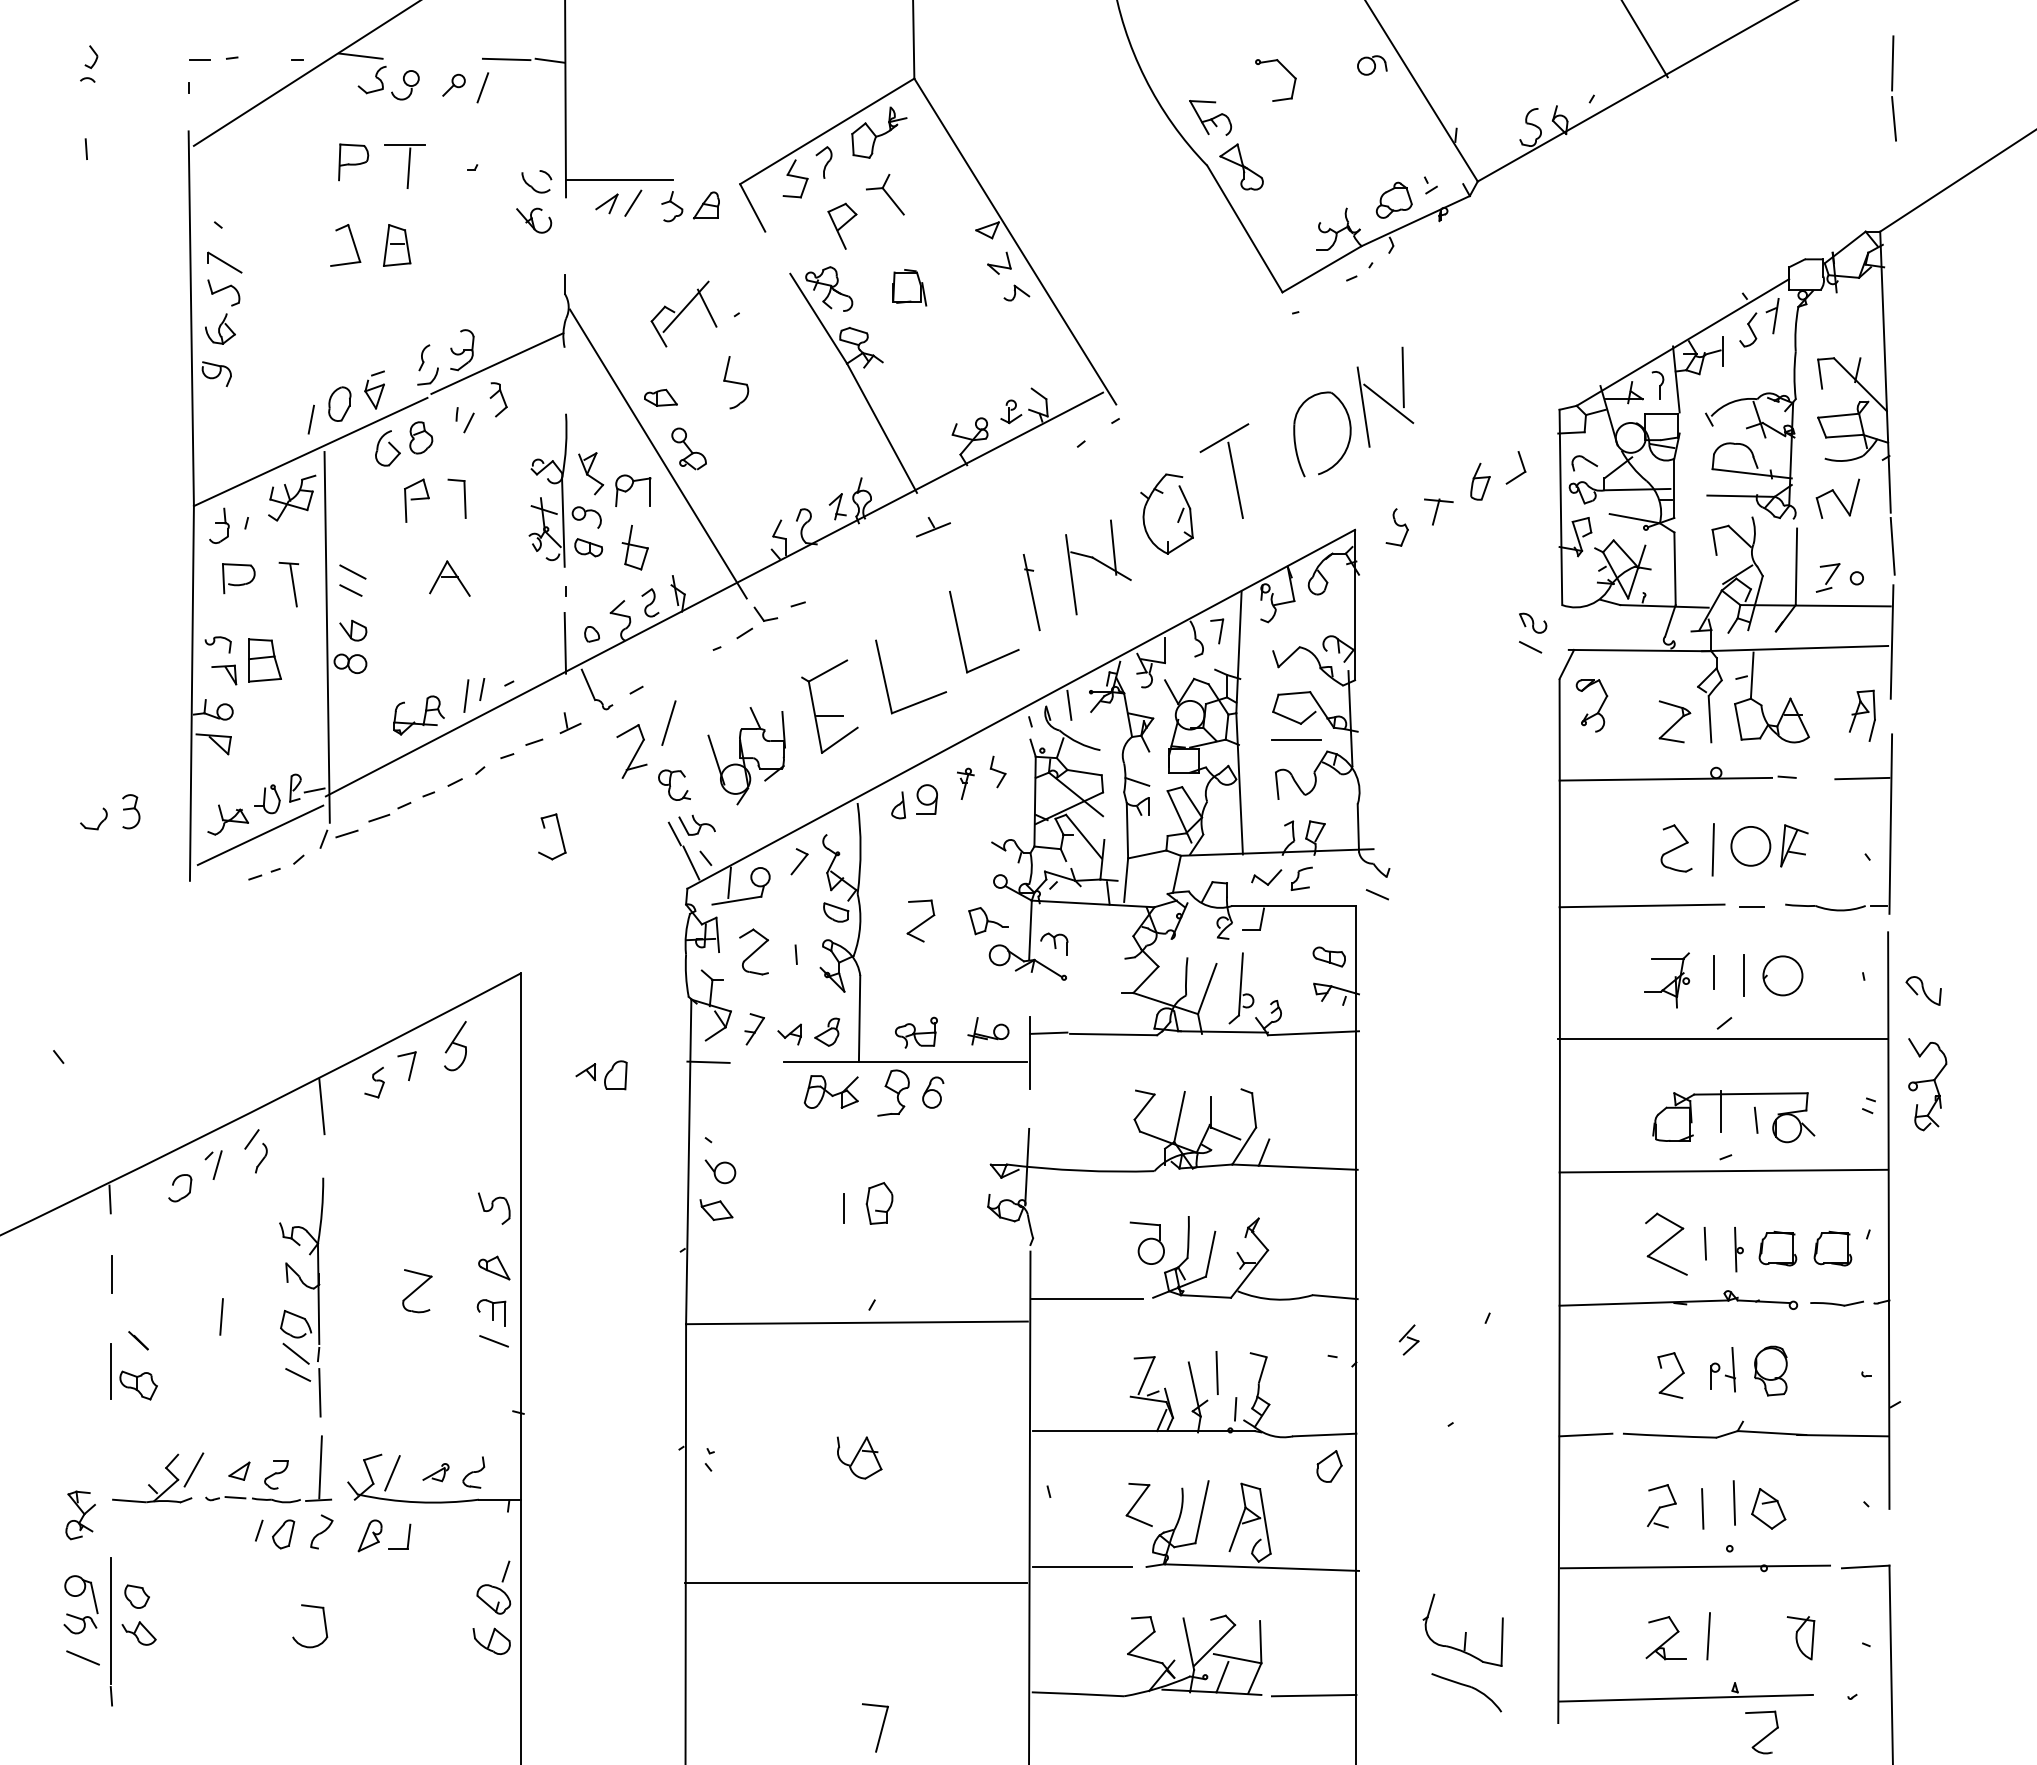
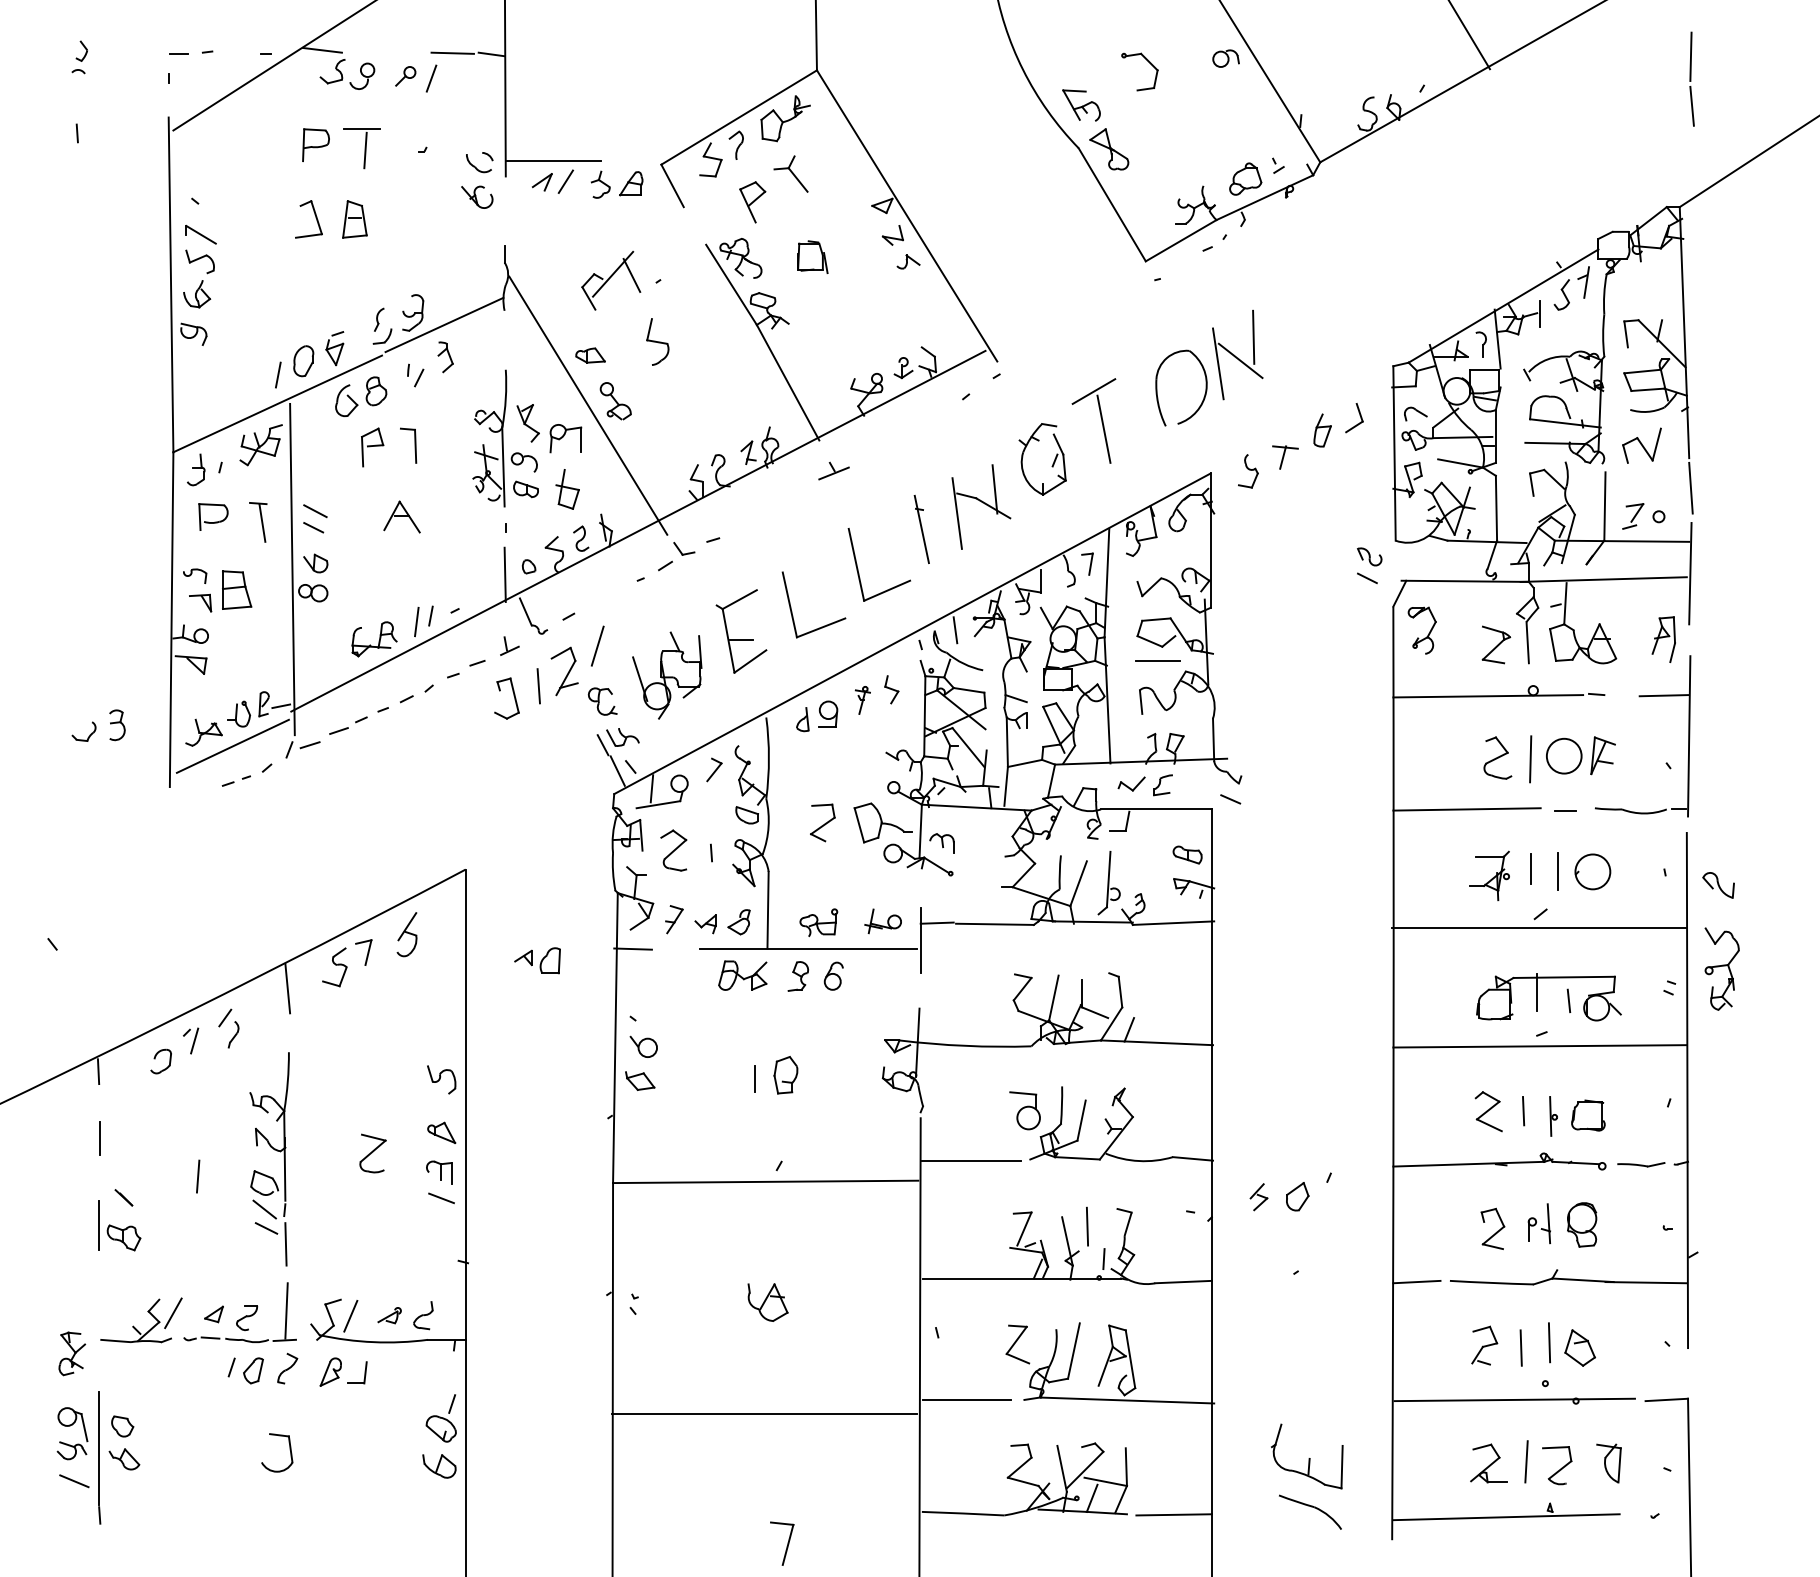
line: (602, 767) -> (538, 685), added
part: (560, 836) -> (514, 698), moved
part: (988, 920) -> (883, 822), size x1.67
part: (374, 1082) -> (334, 967), size x1.43
part: (893, 1092) -> (798, 976), size x0.71
part: (1666, 1244) -> (1488, 1111), size x0.71
part: (1832, 1248) -> (1637, 1115), removed
part: (1329, 1466) -> (1297, 1196), moved
part: (1761, 1732) -> (1556, 1465), moved

